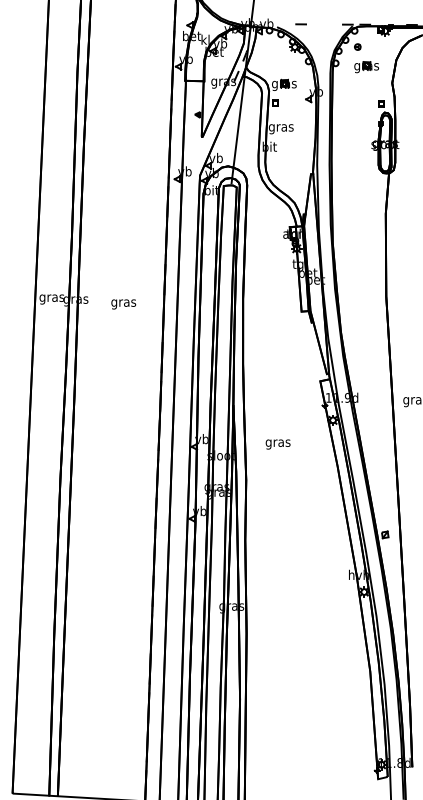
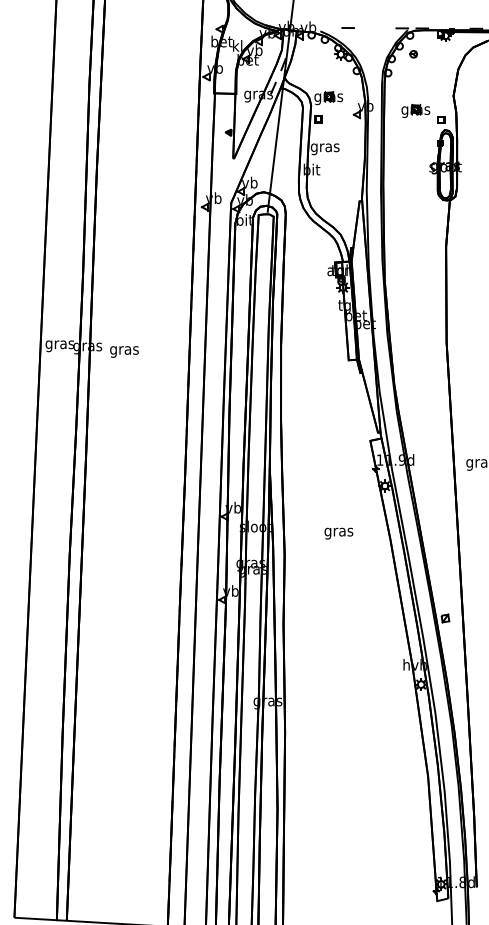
part: (366, 67) -> (415, 111), moved
text: (123, 304) -> (124, 352), moved
text: (277, 444) -> (338, 533), moved

